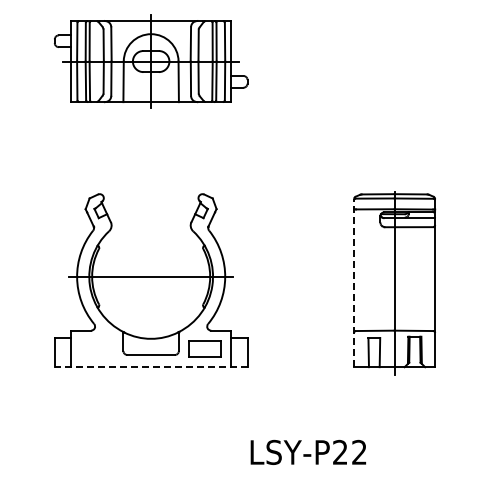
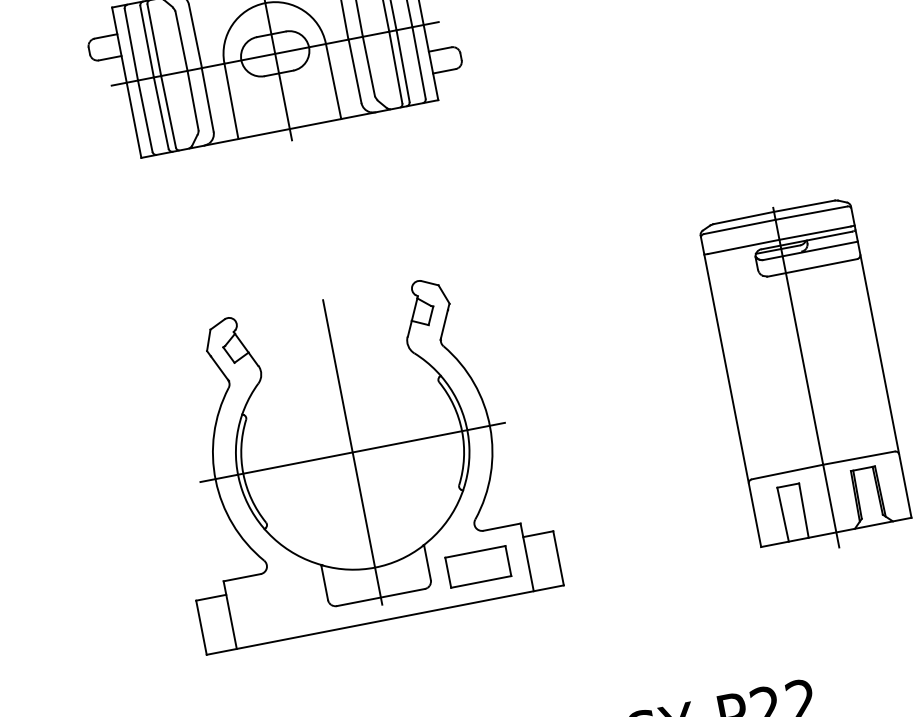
line: (151, 276) -> (353, 451), added
line: (354, 282) -> (731, 389), dashed -> solid
line: (150, 367) -> (384, 620), dashed -> solid

